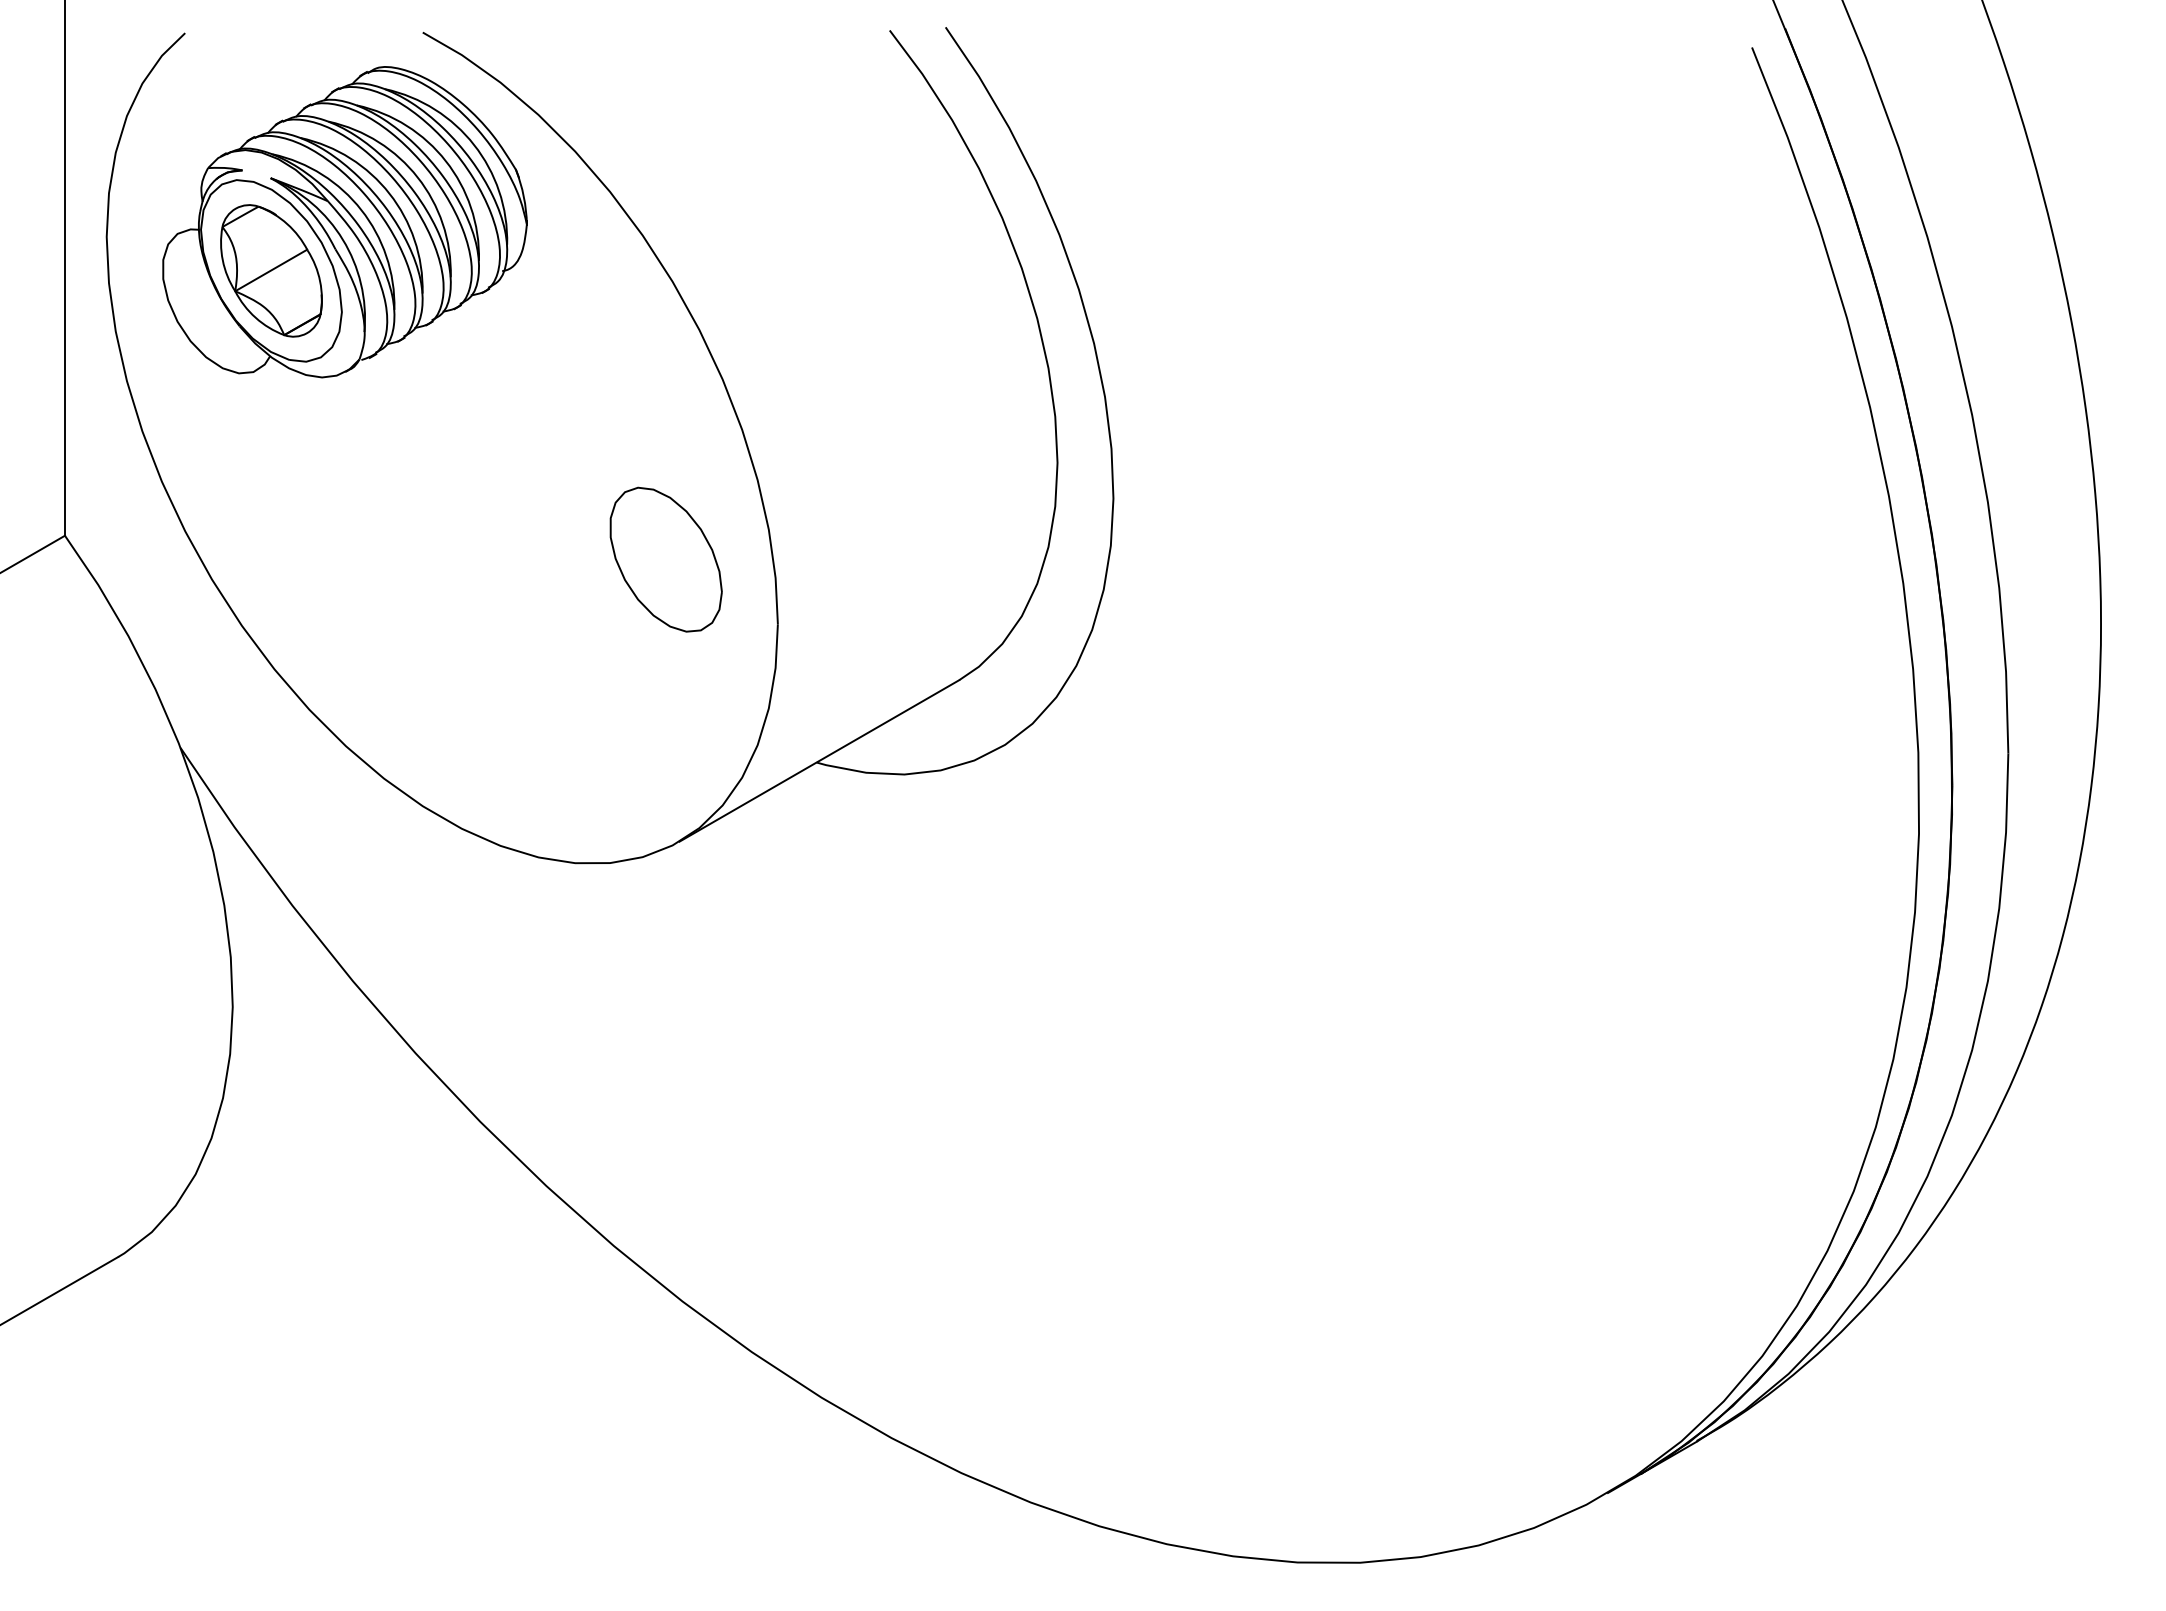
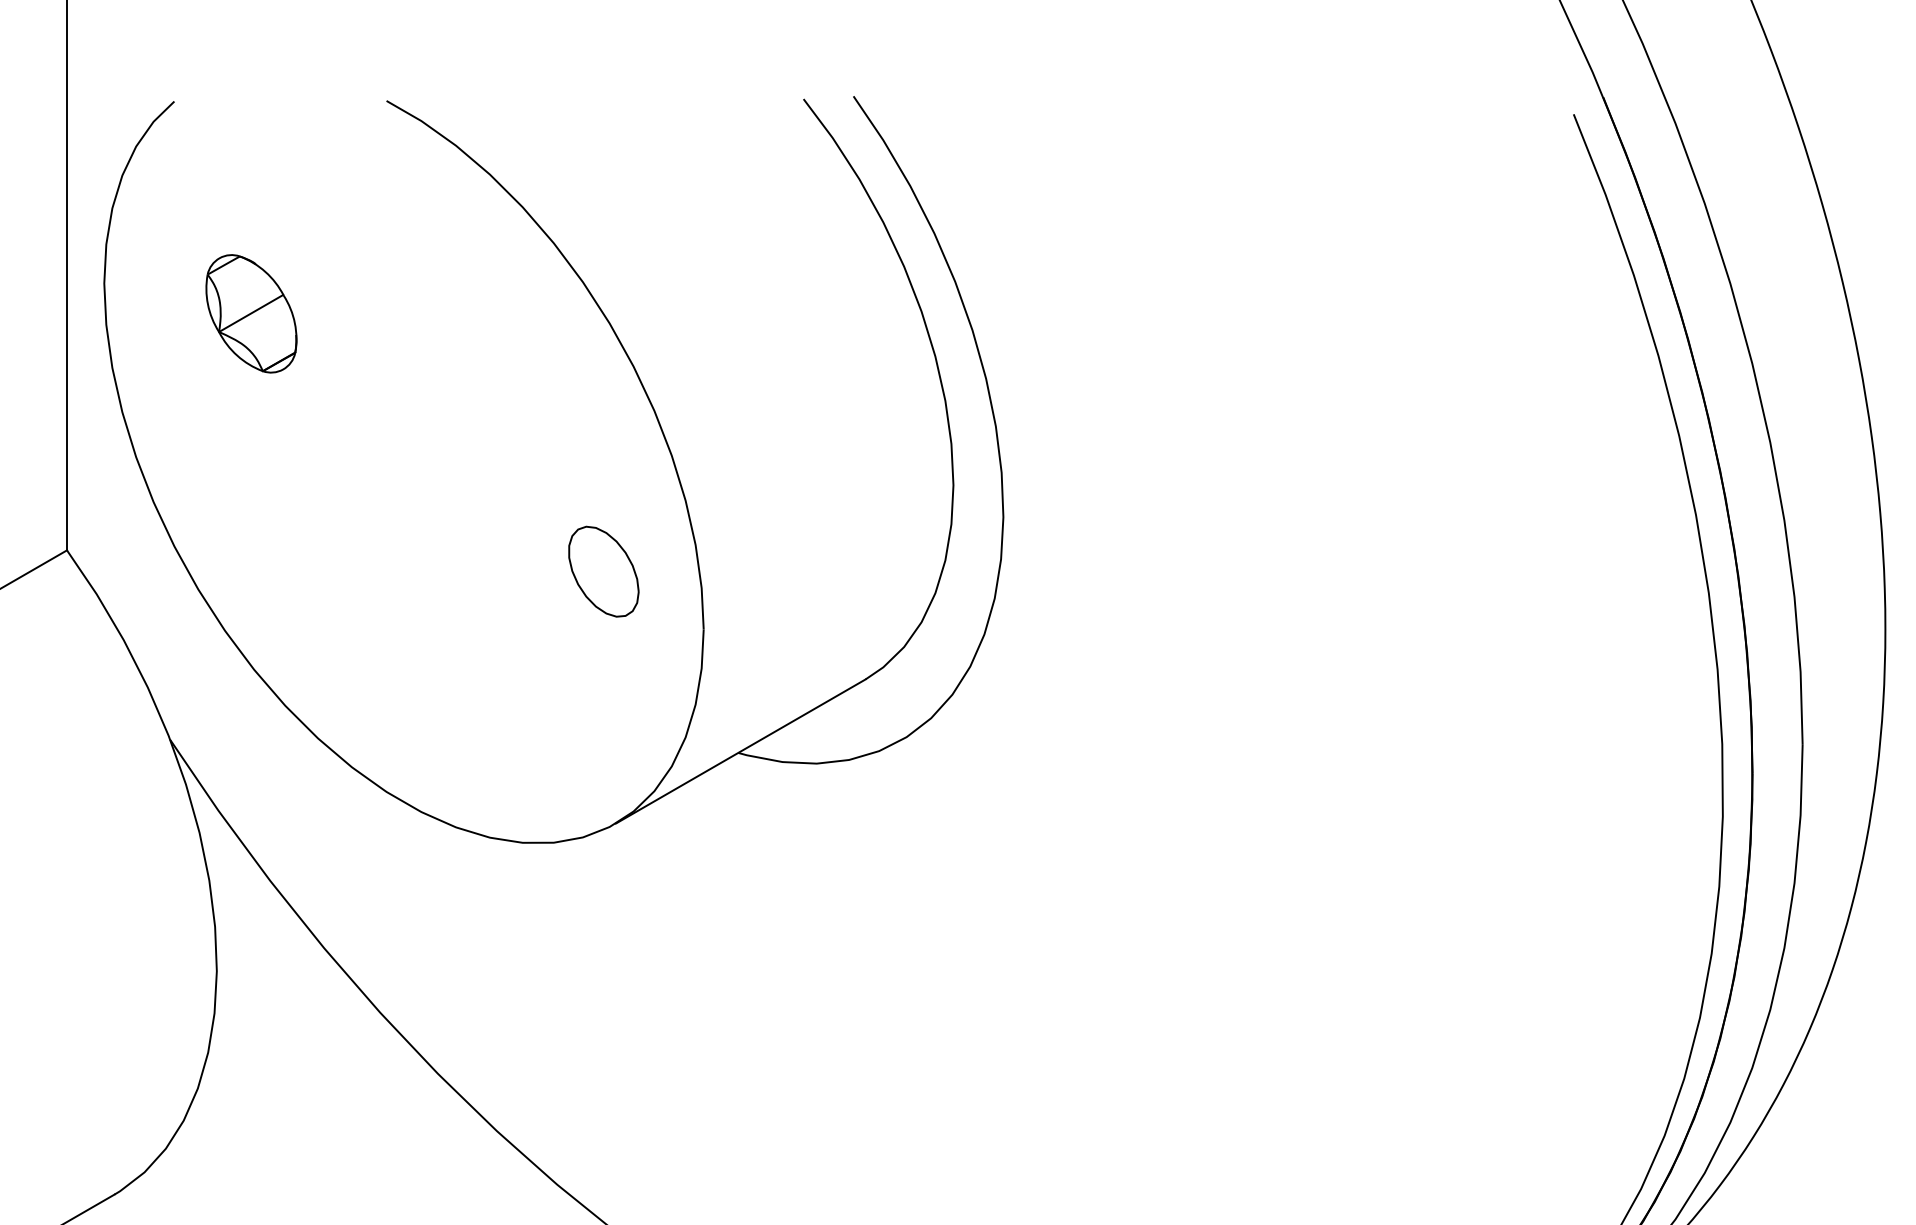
part: (344, 222) -> (316, 270), removed
part: (665, 559) -> (603, 571), size x0.7

